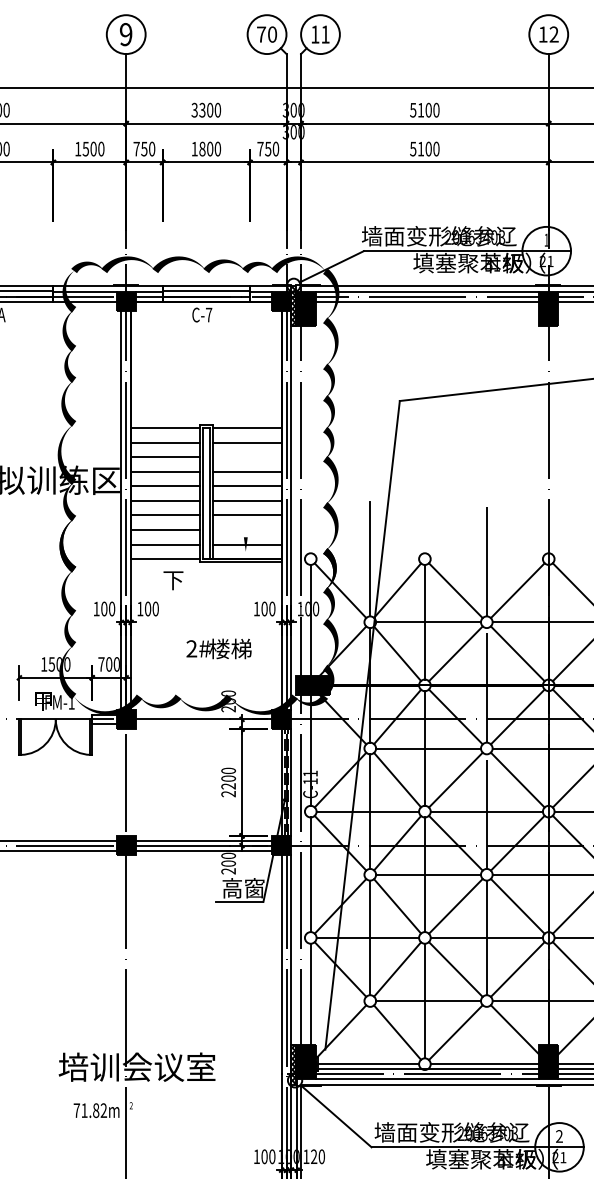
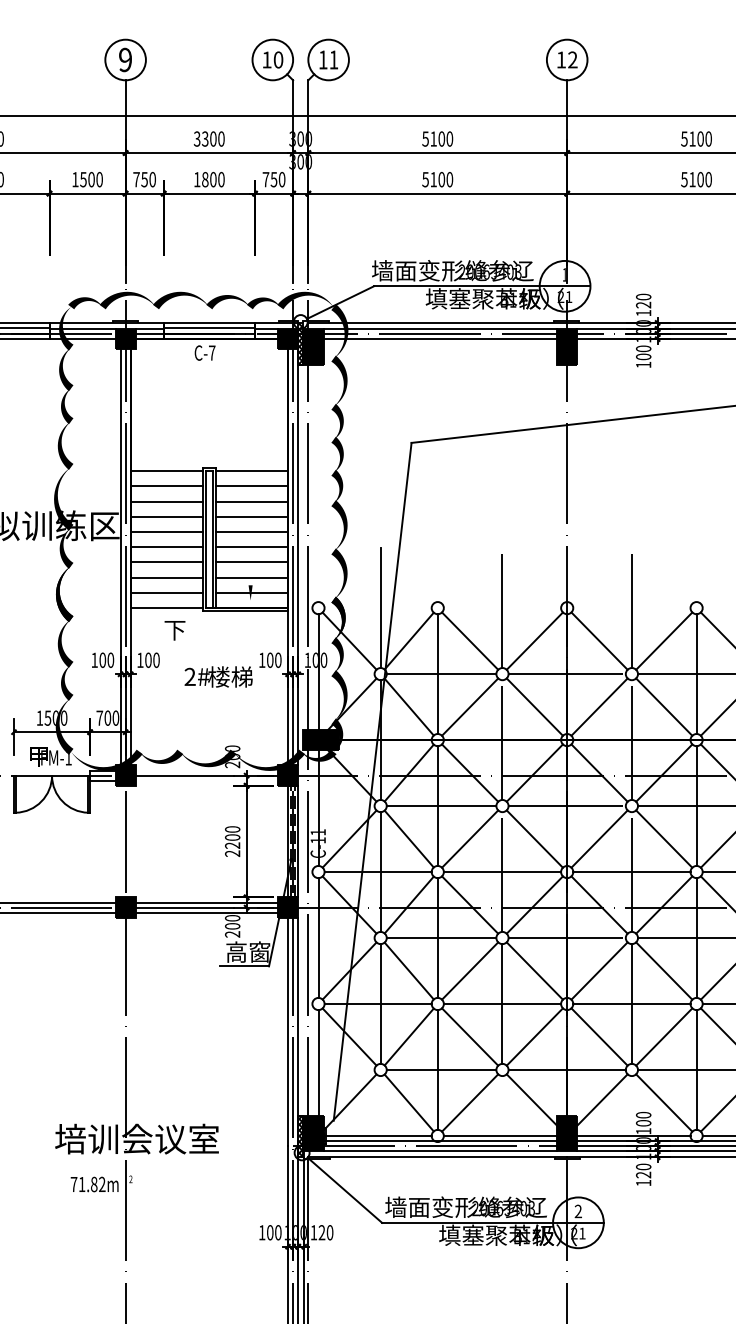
text: (261, 34) -> (266, 59), 70 -> 10
line: (247, 457) -> (252, 501), added
line: (247, 529) -> (252, 577), added
text: (218, 648) -> (218, 676), moved

